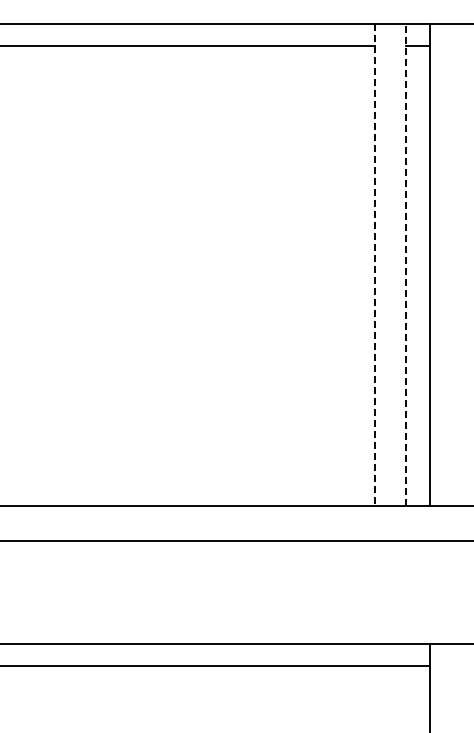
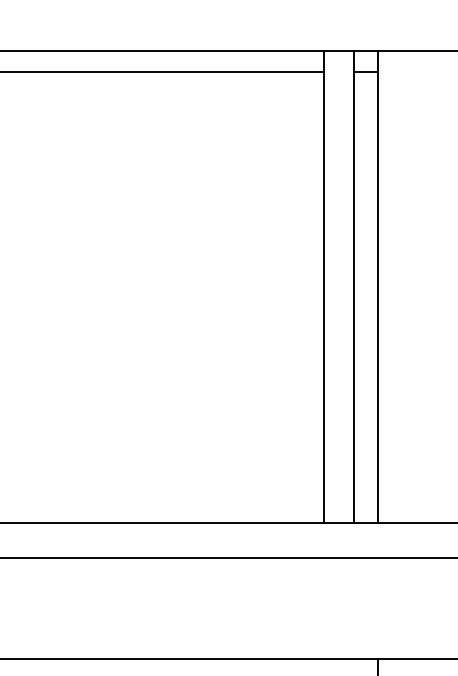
line: (375, 265) -> (324, 287), dashed -> solid
line: (405, 265) -> (353, 287), dashed -> solid

